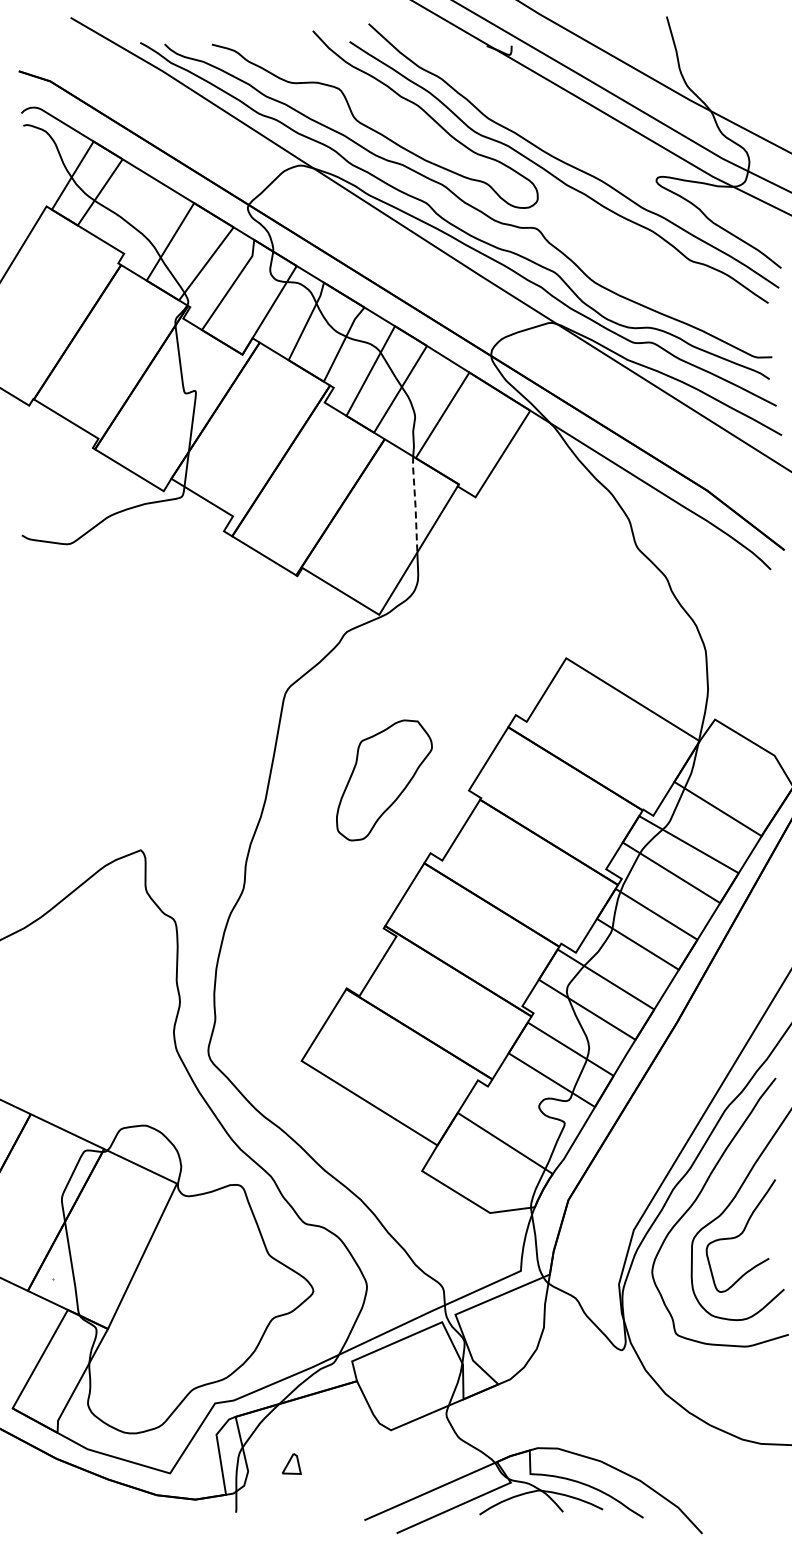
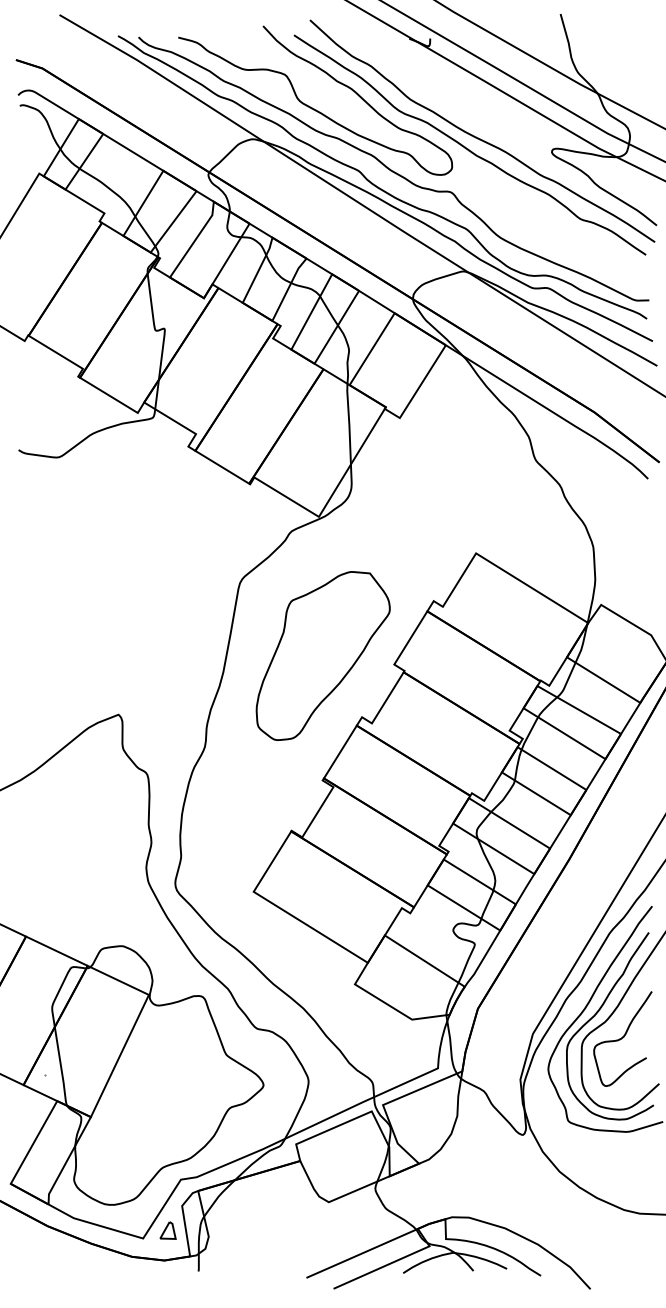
line: (415, 504) -> (349, 424), dashed -> solid
part: (384, 780) -> (323, 656), size x1.67
curve: (709, 1207) -> (596, 1014), added
part: (291, 1463) -> (167, 1230), moved

